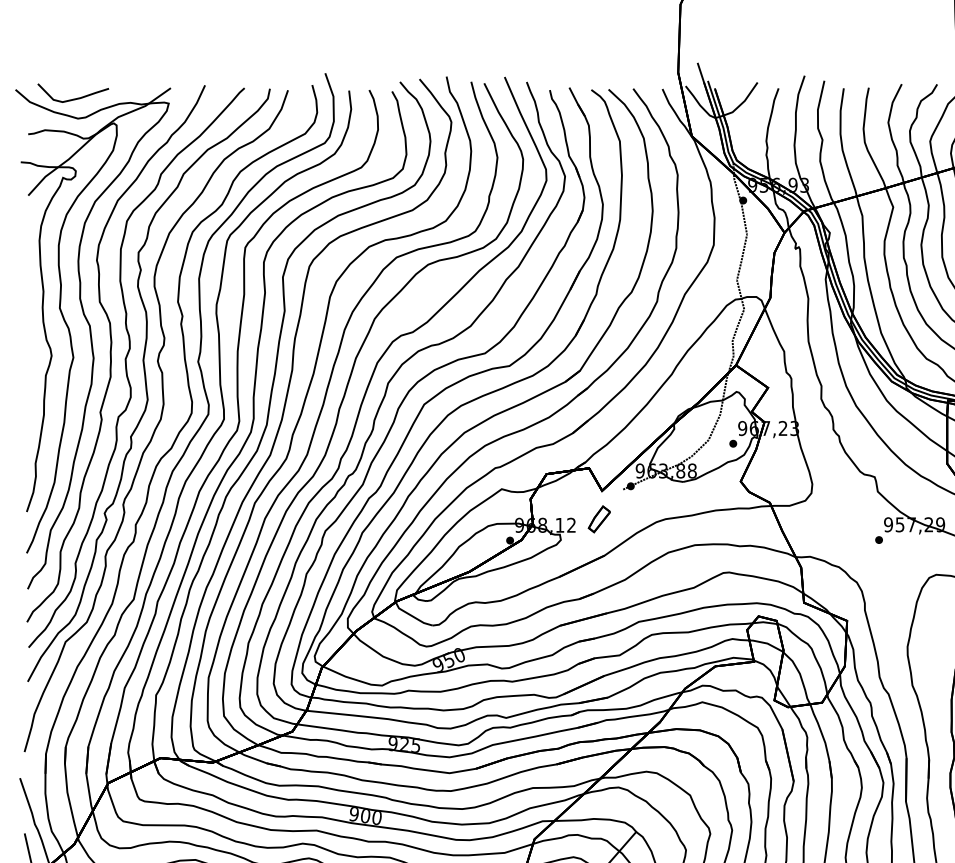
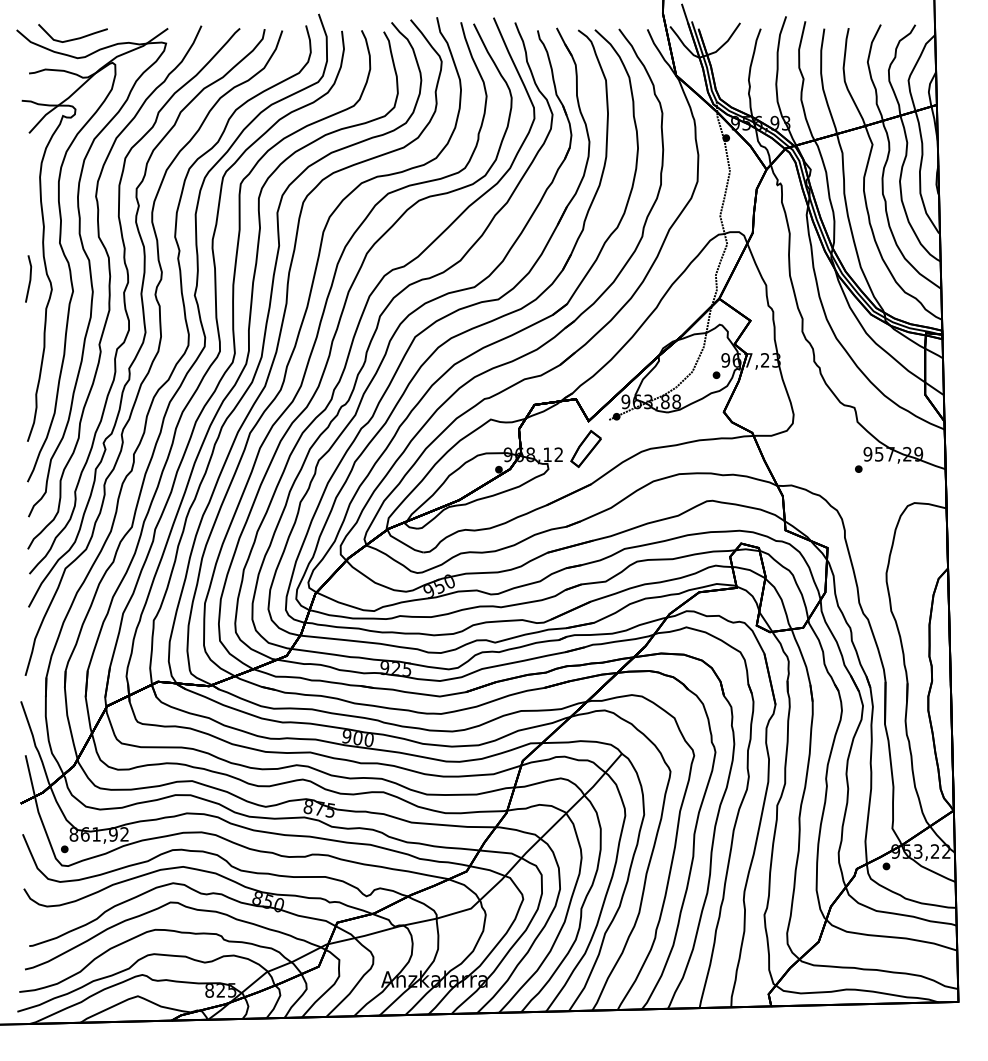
part: (27, 344) -> (28, 278), added
part: (598, 518) -> (585, 448), size x1.43

